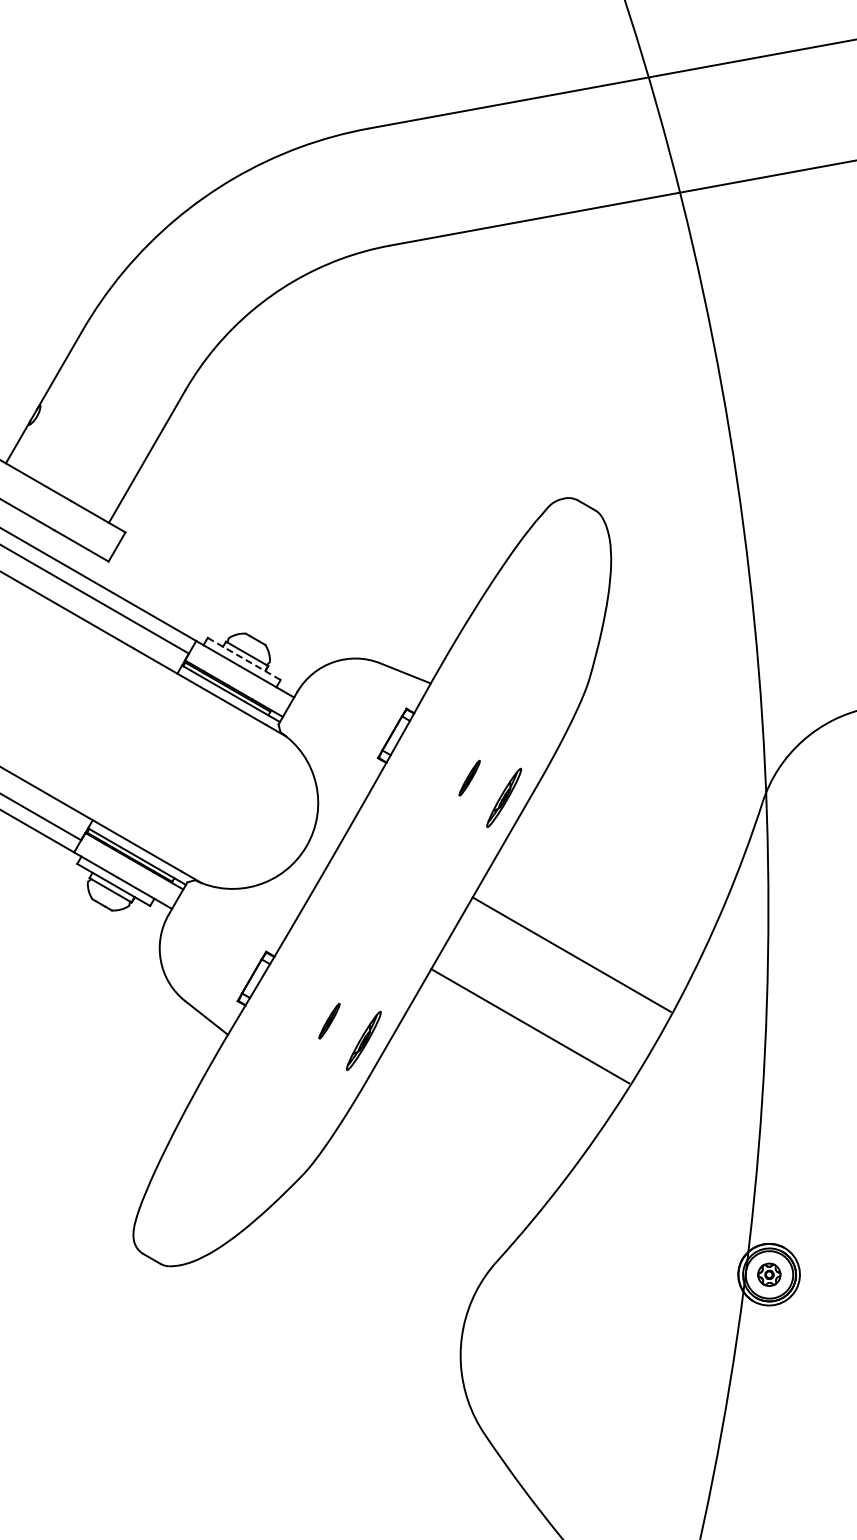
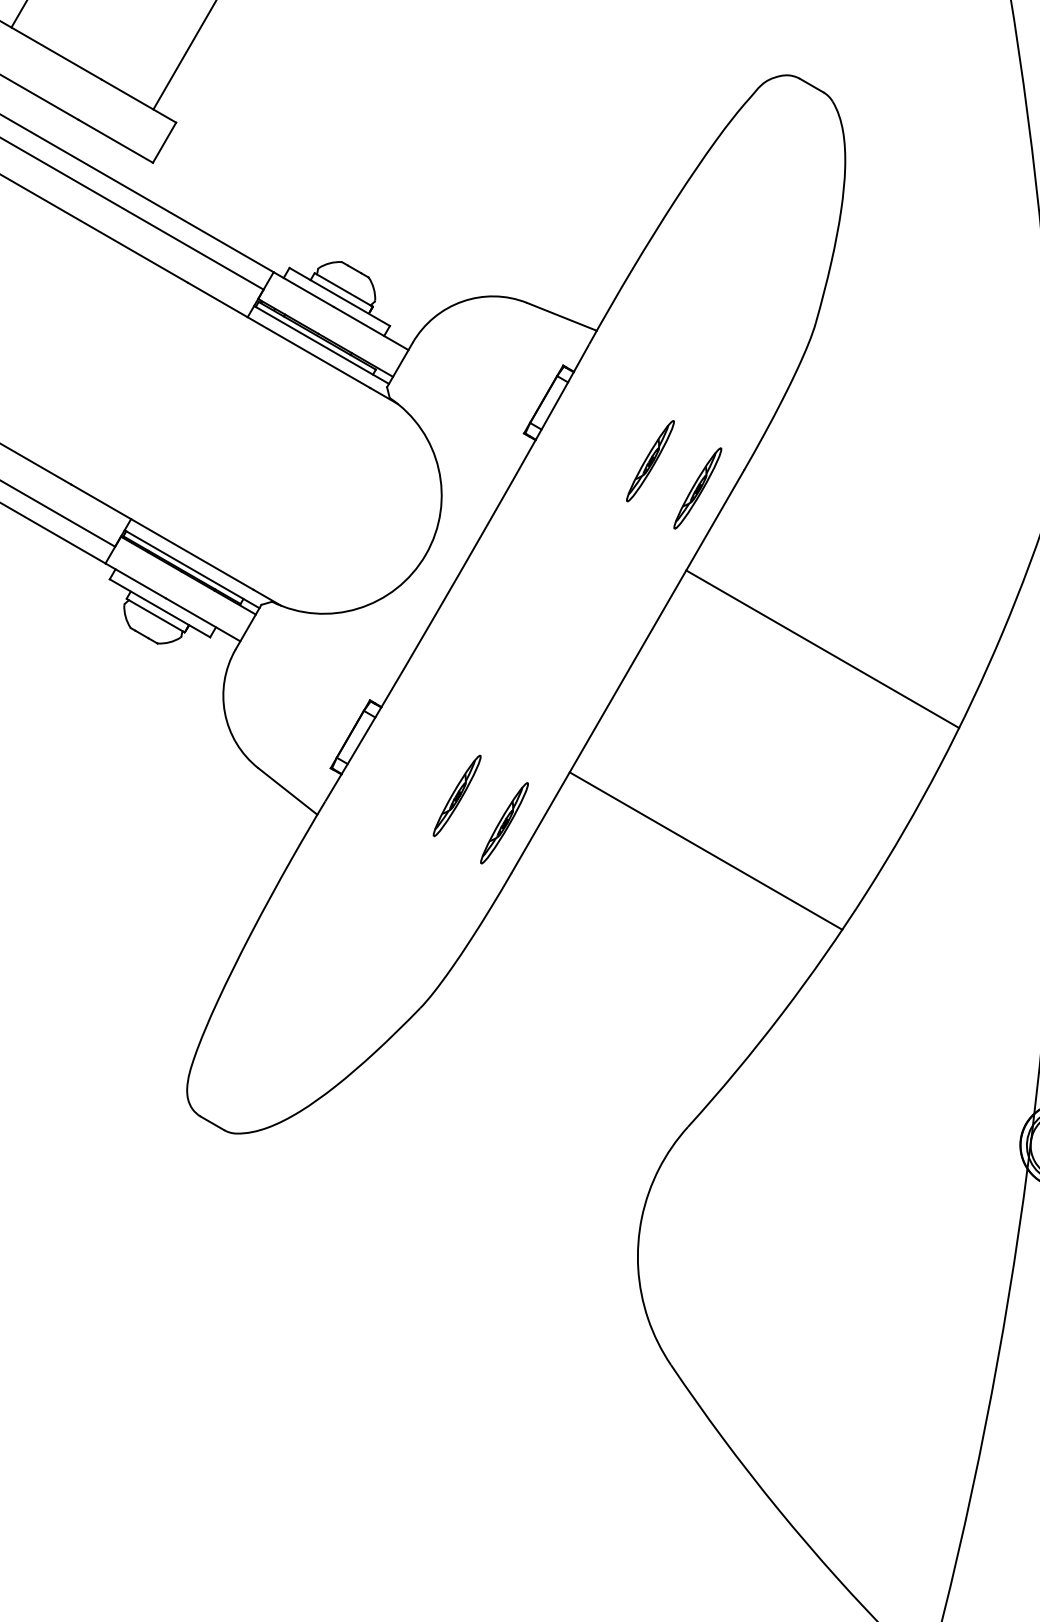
line: (244, 659) -> (340, 297), dashed -> solid
part: (469, 778) -> (650, 461), size x1.67
line: (571, 954) -> (822, 649), moved
part: (329, 1021) -> (457, 796), size x1.67
line: (530, 1026) -> (706, 851), moved

